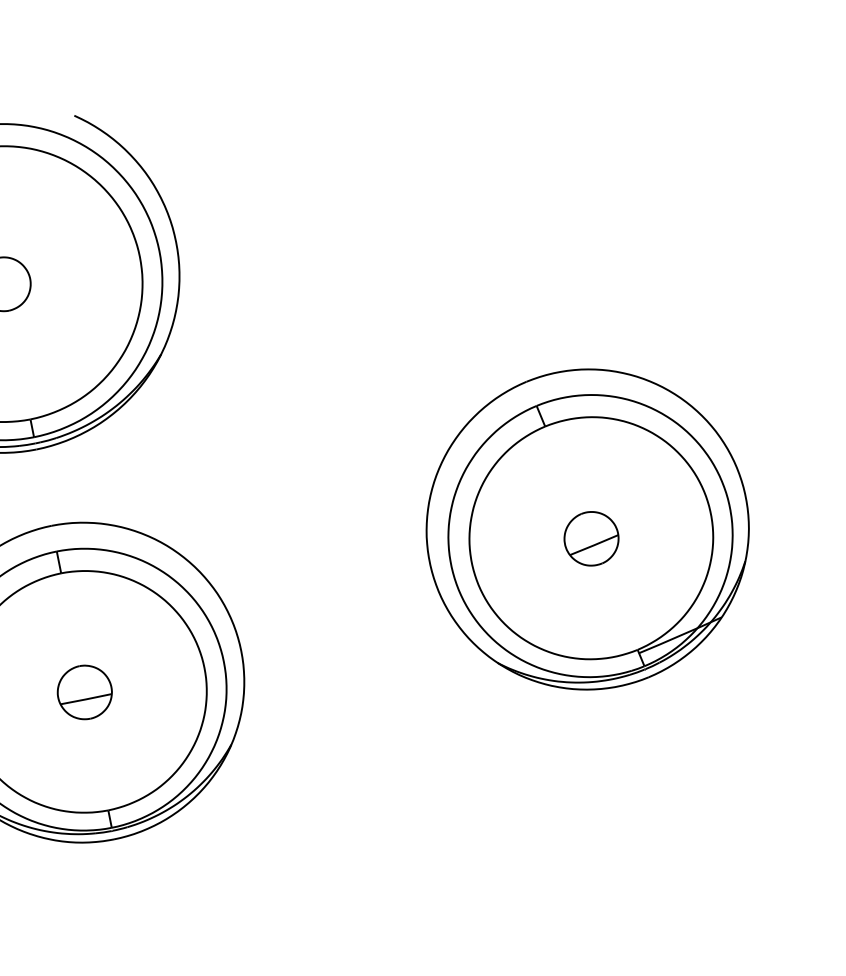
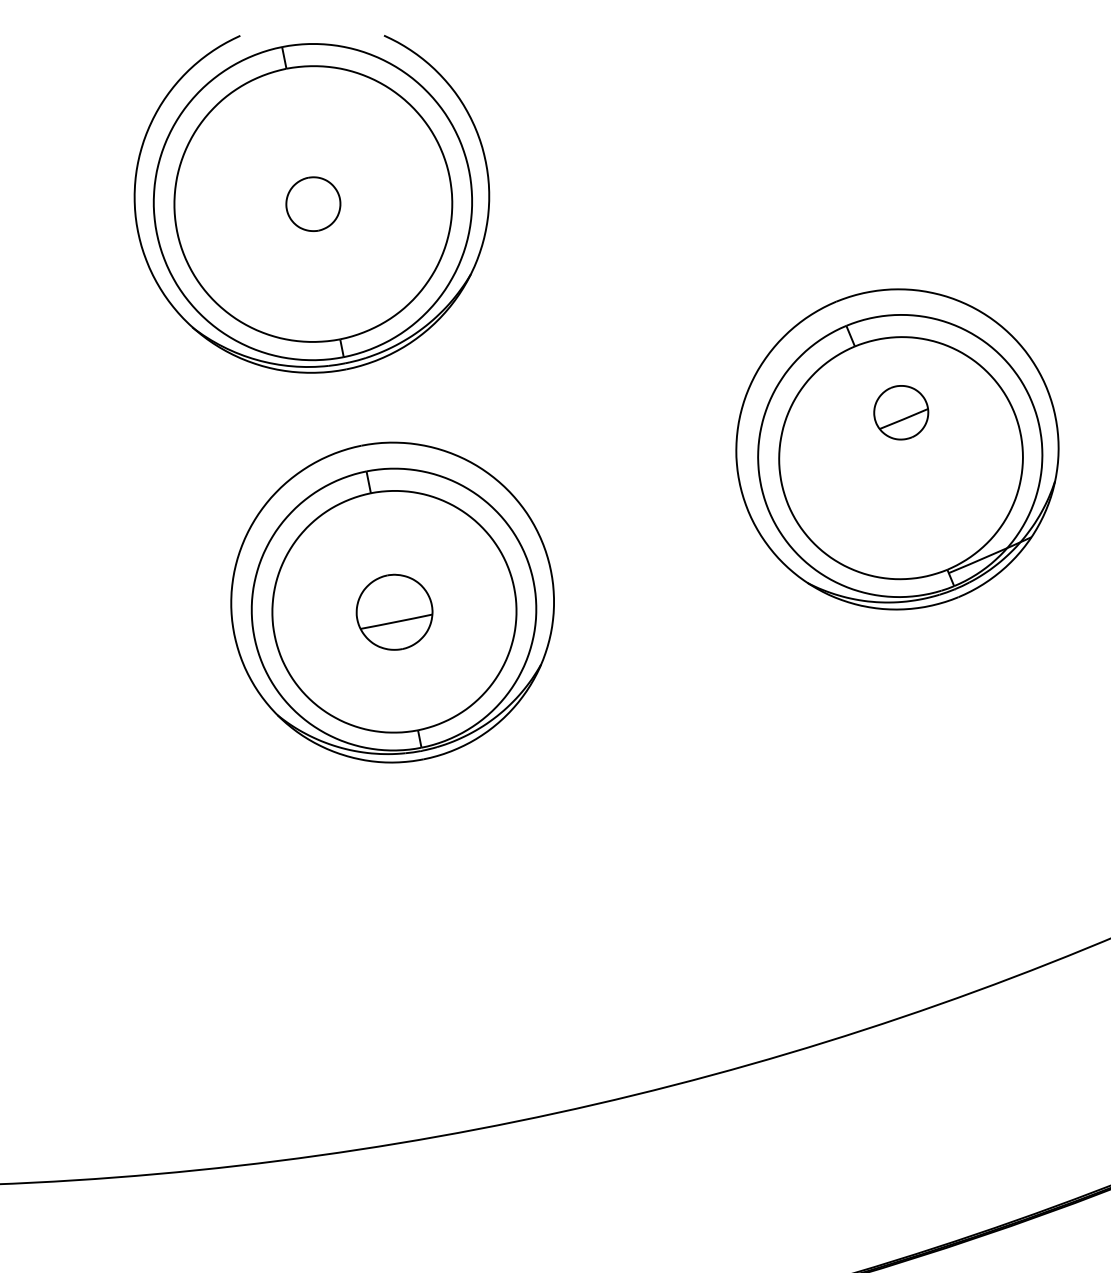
part: (591, 538) -> (901, 412), moved
part: (84, 692) -> (394, 612), size x1.4

